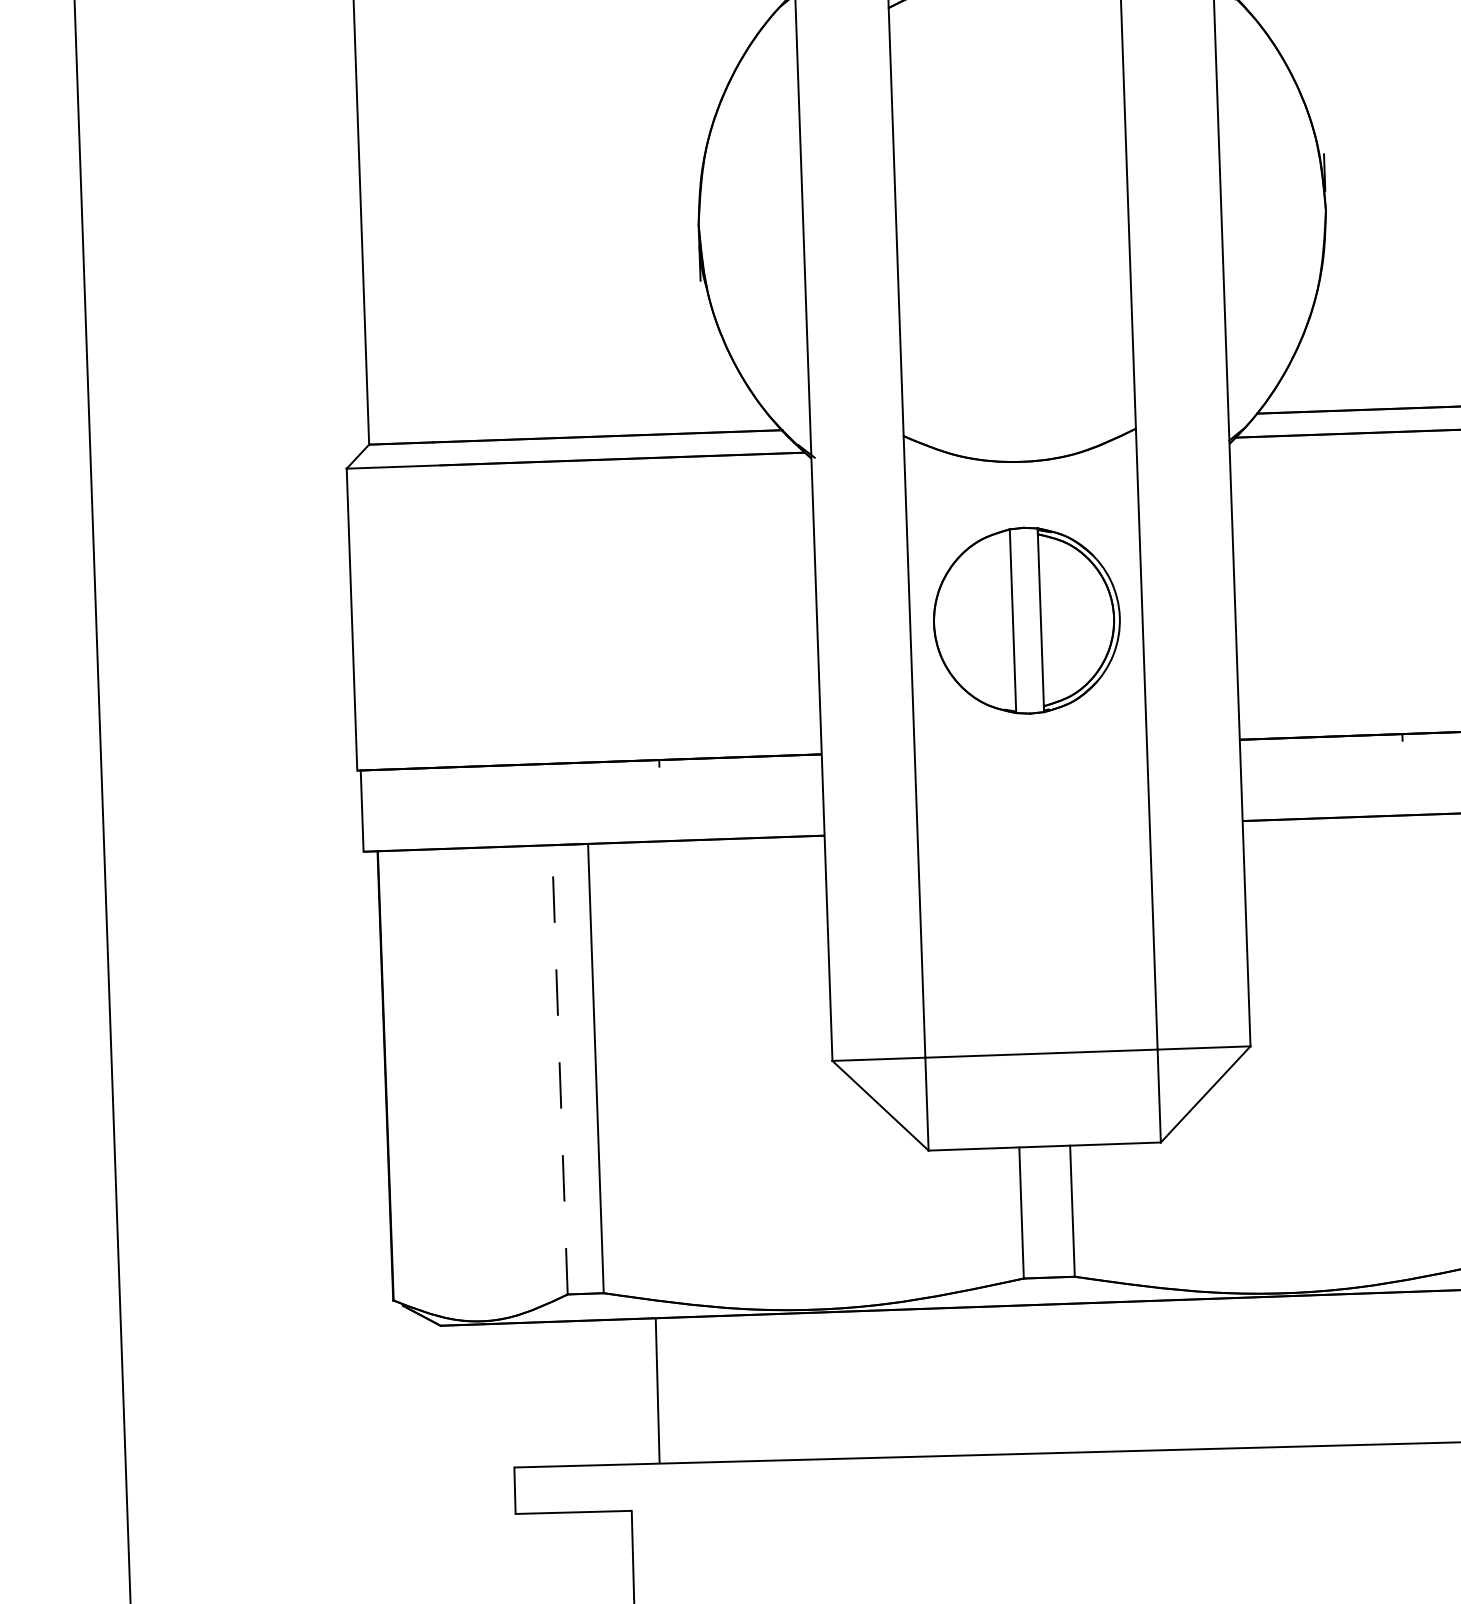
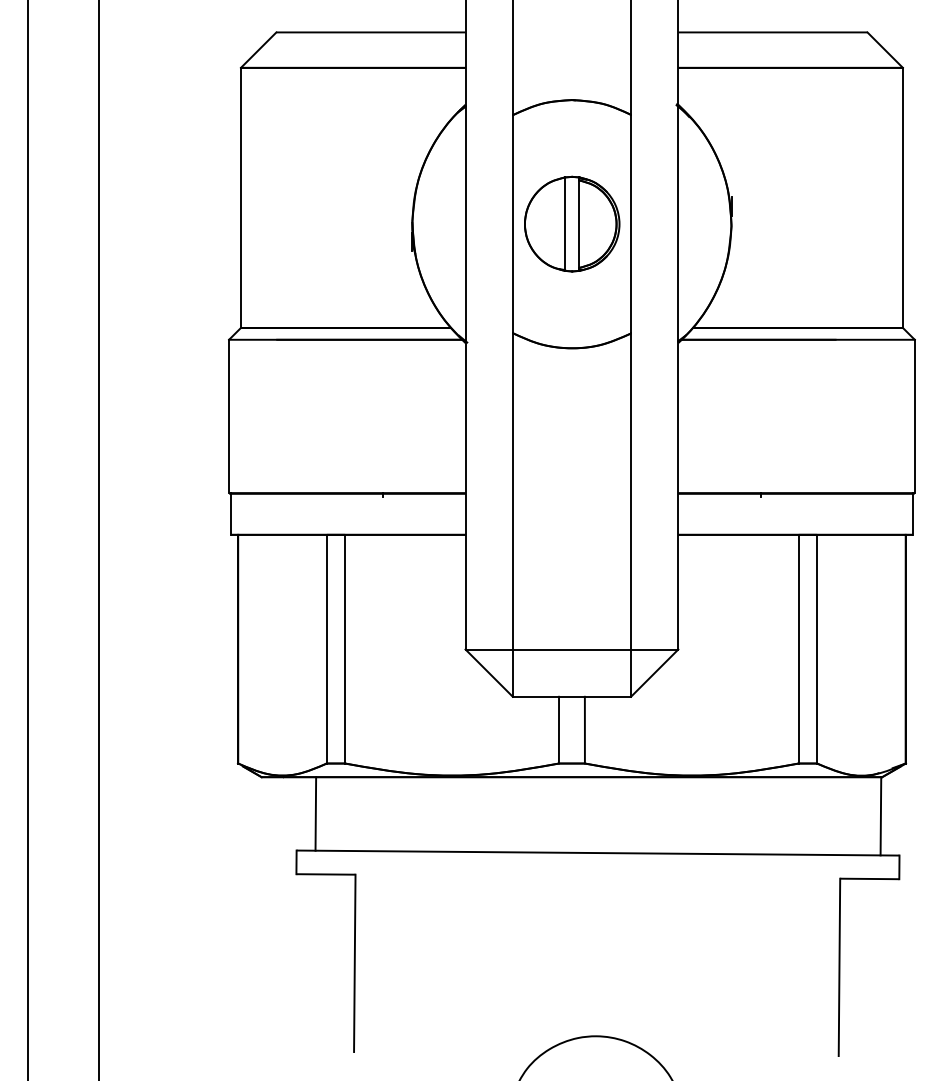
part: (1027, 619) -> (572, 223), moved
line: (559, 1068) -> (326, 648), dashed -> solid
line: (656, 1389) -> (315, 813), moved

